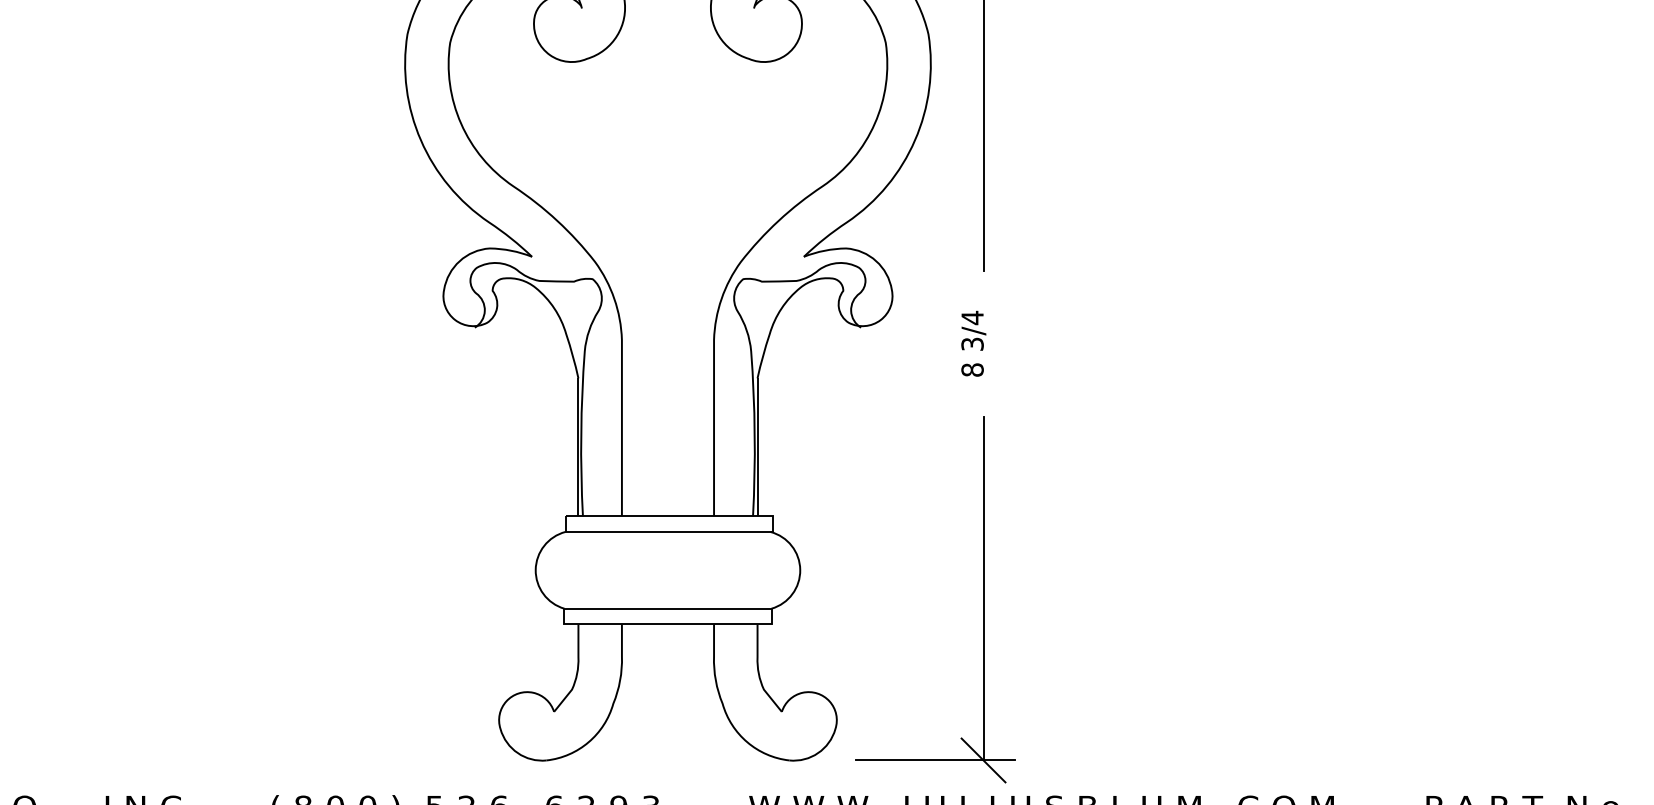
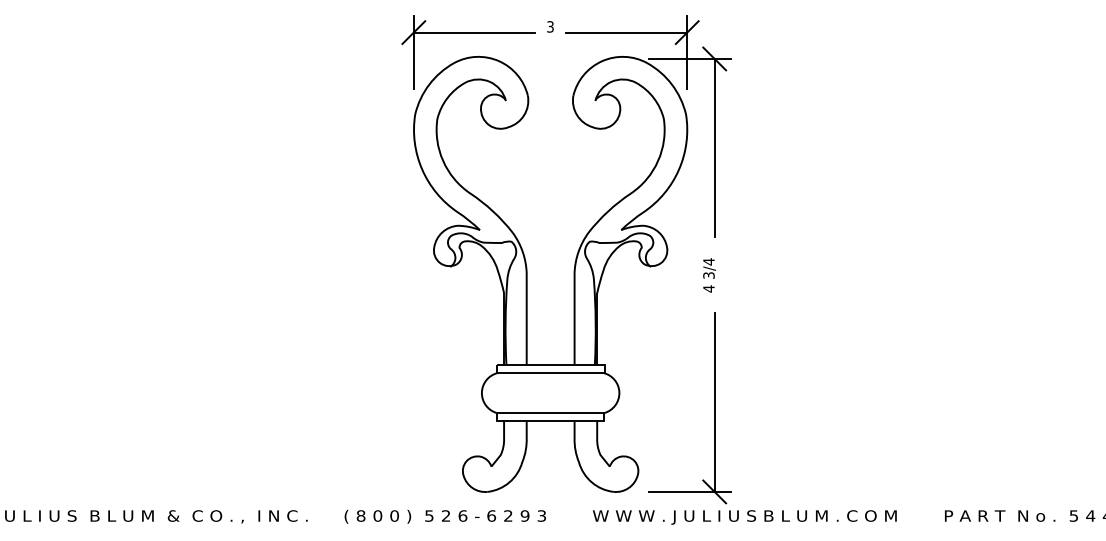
text: (971, 369) -> (708, 288), 8 -> 4

